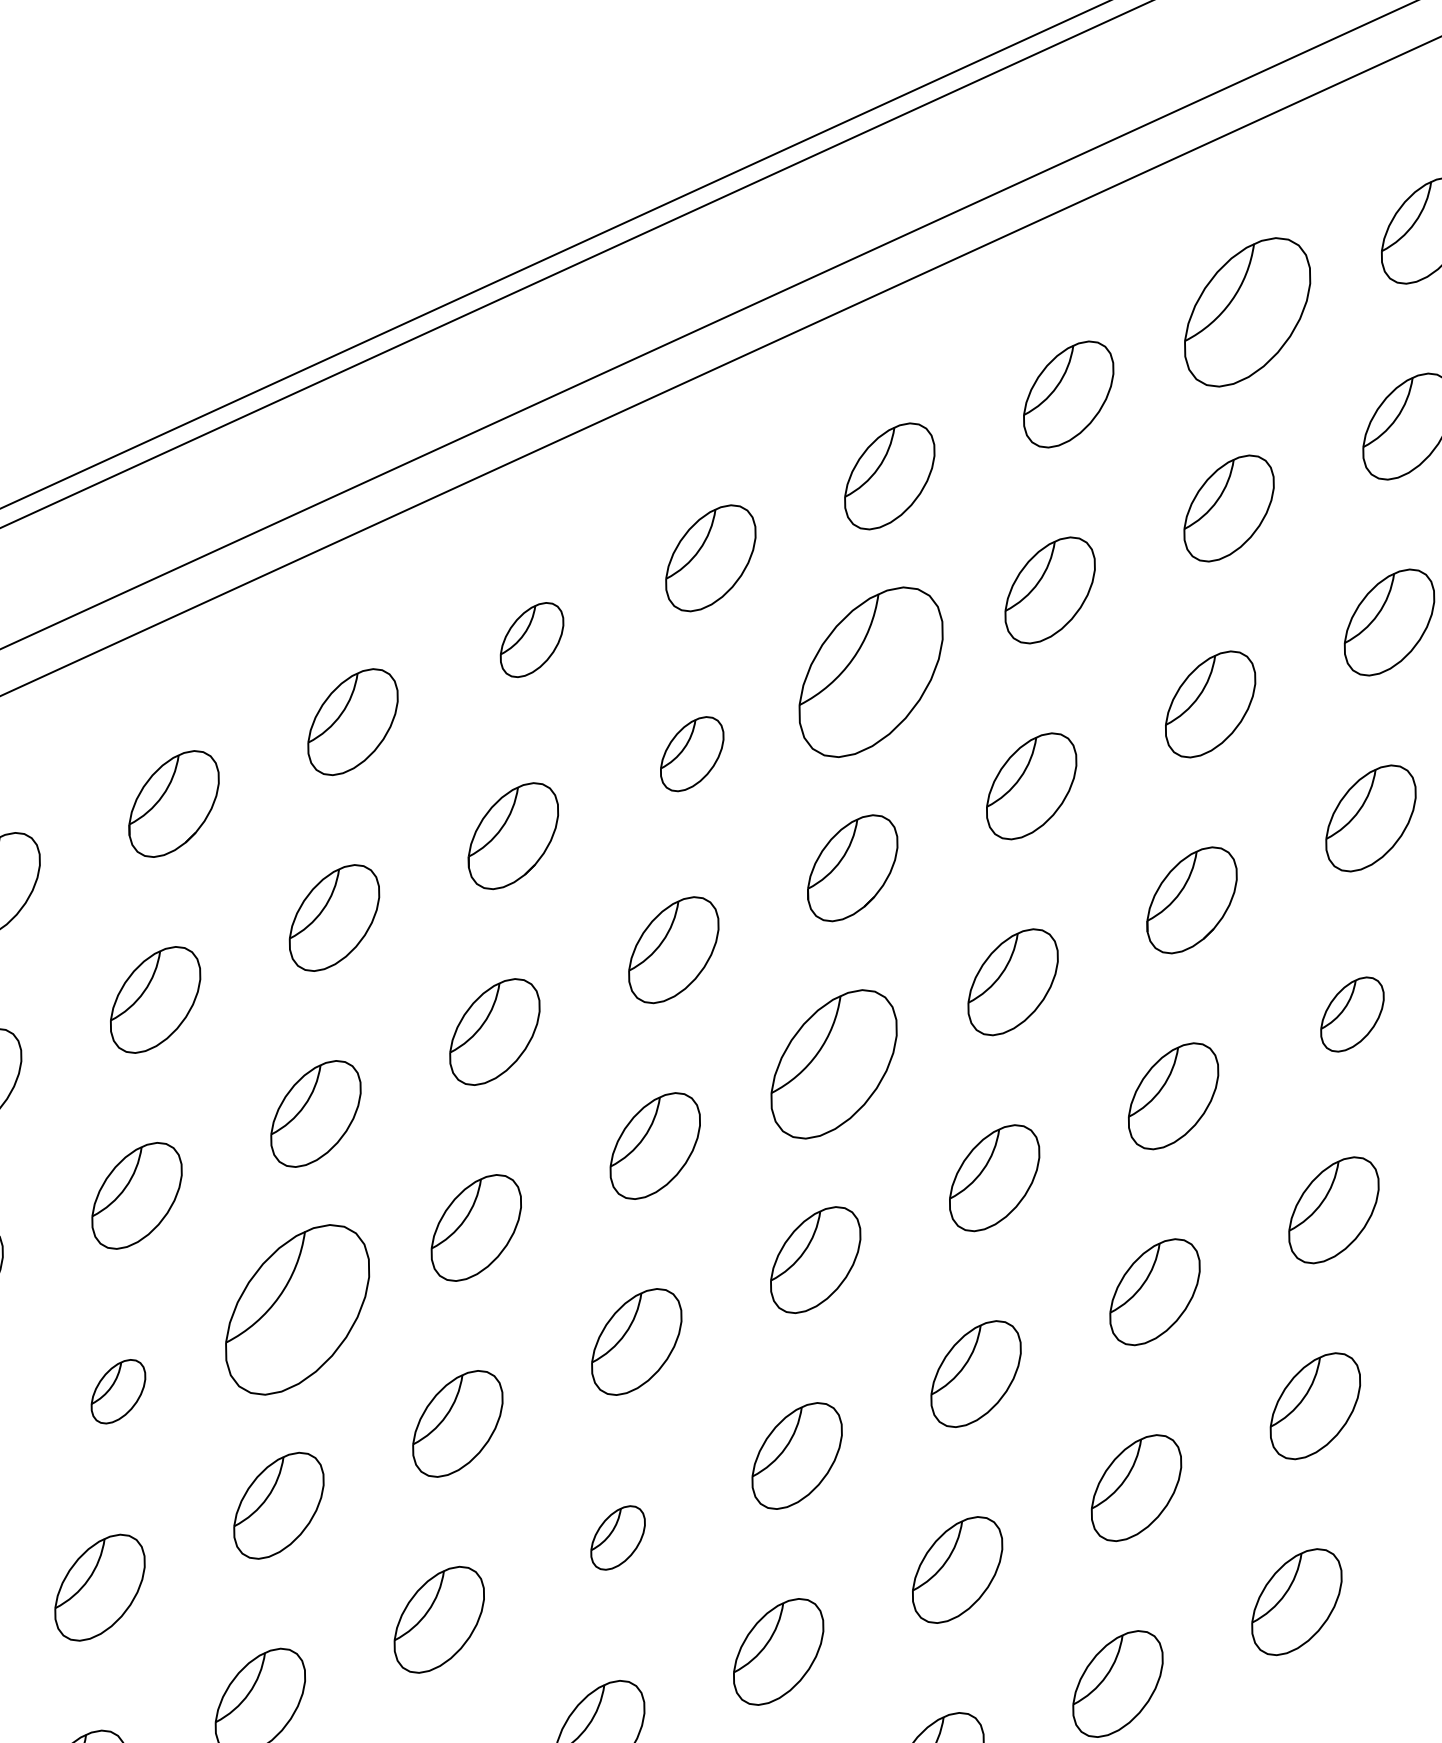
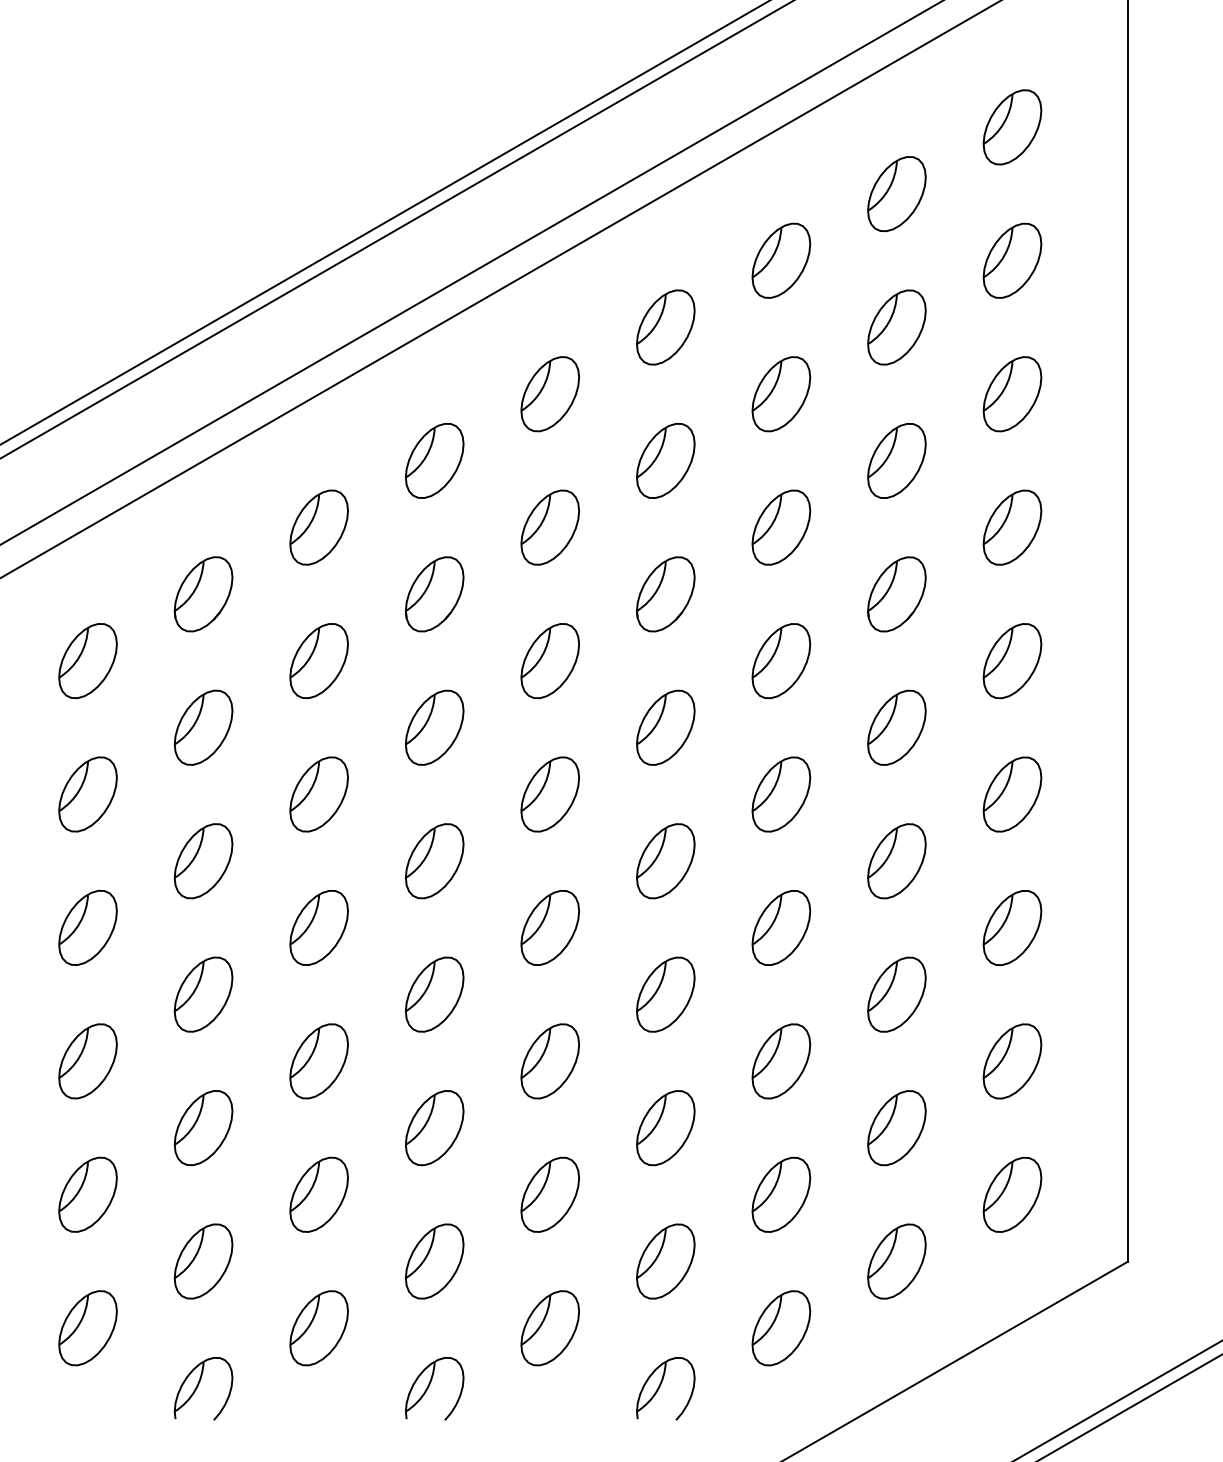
part: (1246, 313) -> (896, 194), size x0.71
part: (531, 639) -> (434, 460), size x1.43
part: (870, 671) -> (665, 460), size x0.62
part: (691, 753) -> (549, 527), size x1.43
part: (1352, 1014) -> (1012, 661), size x1.43
part: (833, 1063) -> (665, 727), size x0.71
part: (296, 1309) -> (318, 927), size x0.62
part: (118, 1391) -> (203, 994), size x1.67
part: (617, 1537) -> (549, 1061), size x1.67

